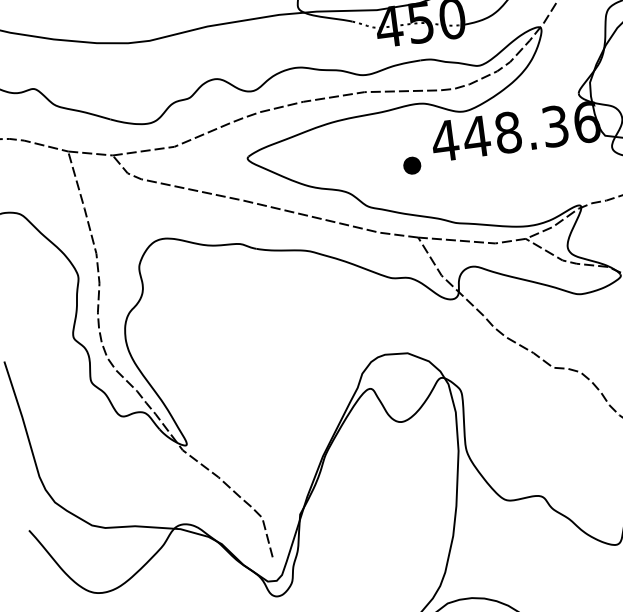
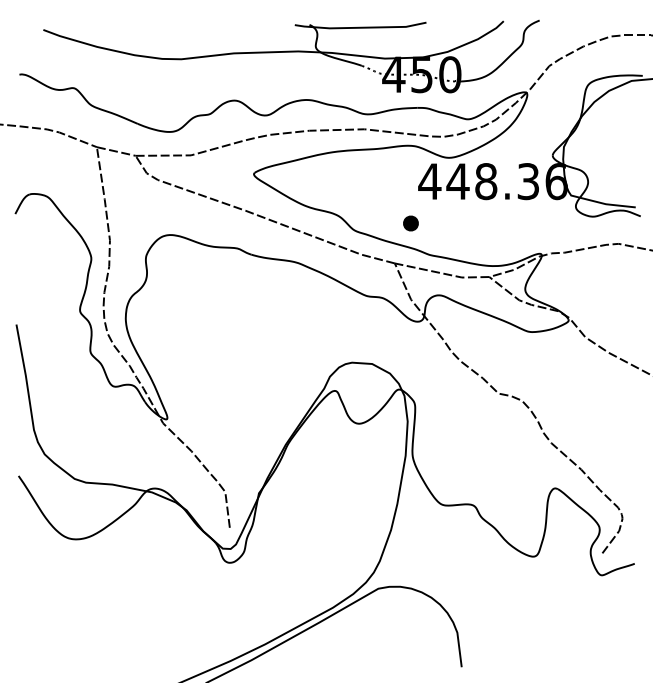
part: (411, 165) -> (410, 223), moved

